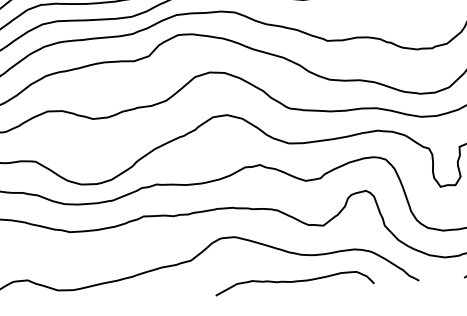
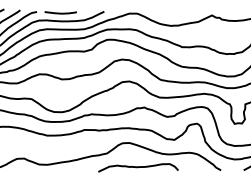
curve: (294, 282) -> (138, 167), moved

